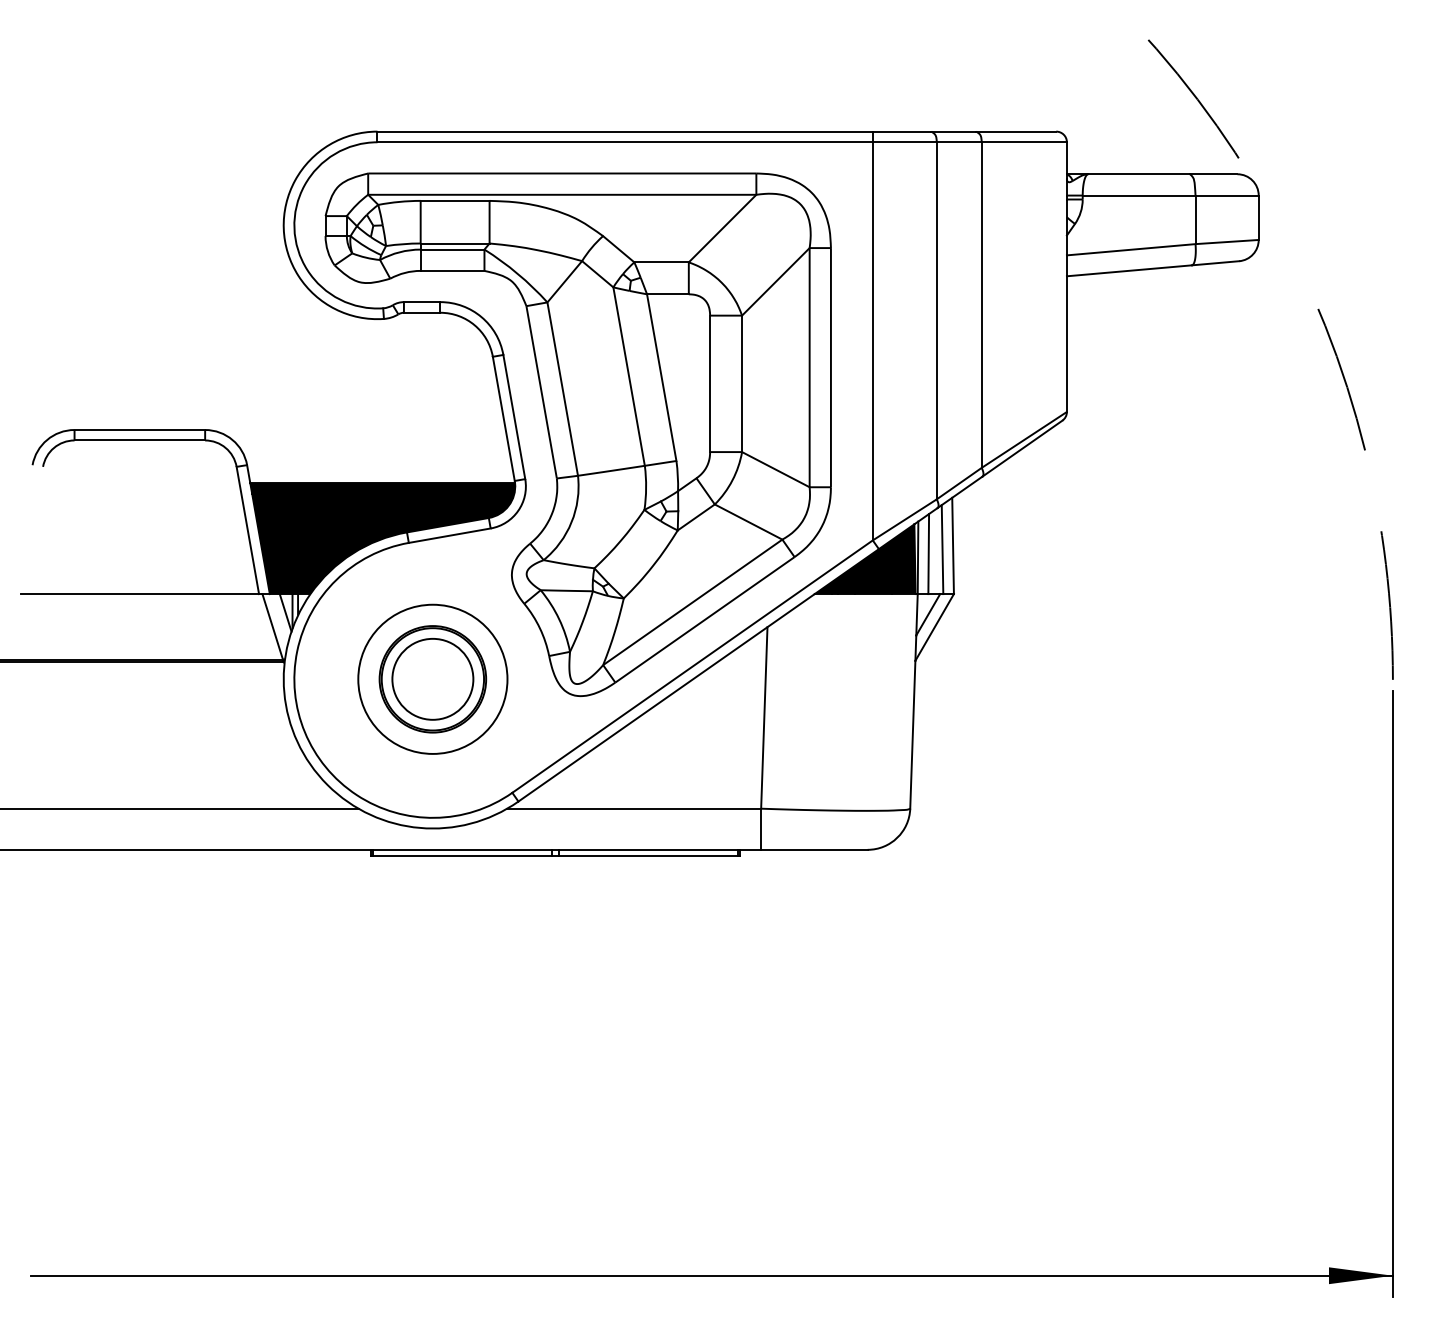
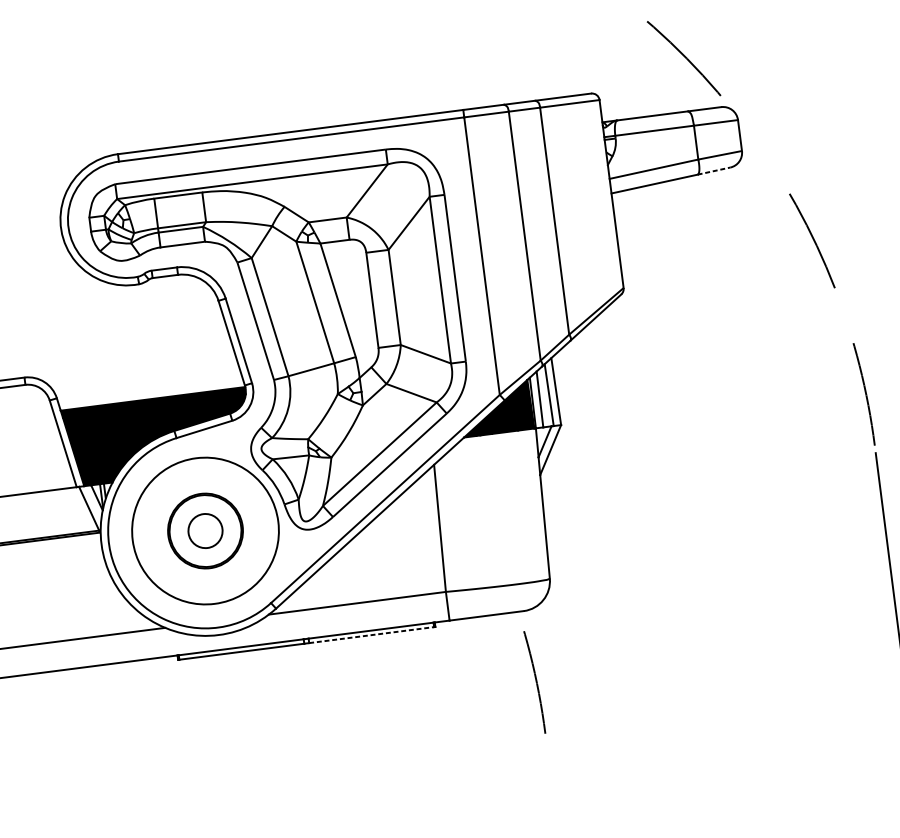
line: (1215, 263) -> (713, 171), solid -> dashed
circle: (432, 678) -> (205, 530), size x0.6
circle: (432, 678) -> (205, 530), size x1.4
line: (648, 856) -> (371, 635), solid -> dashed
arc: (872, 952) -> (536, 682), added

